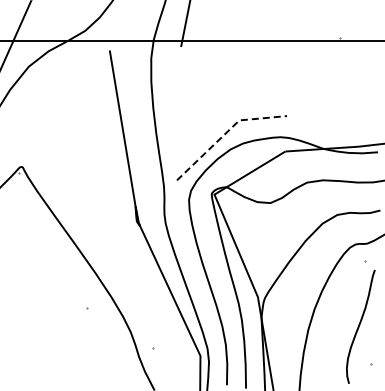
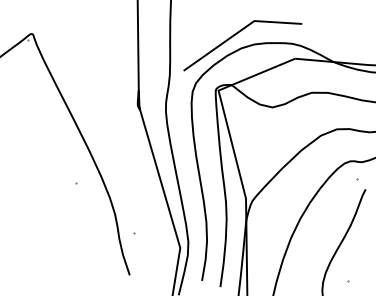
line: (225, 133) -> (238, 31), dashed -> solid

